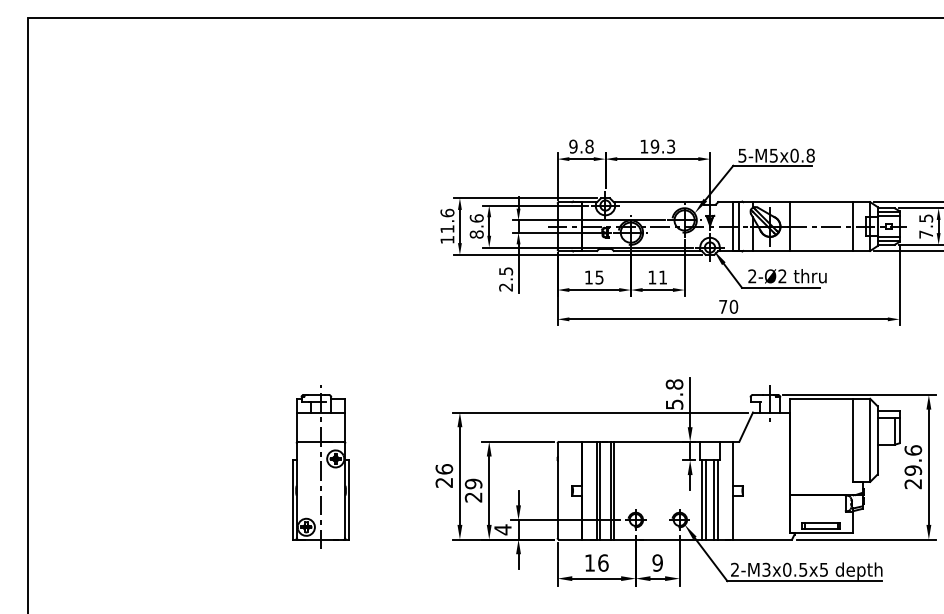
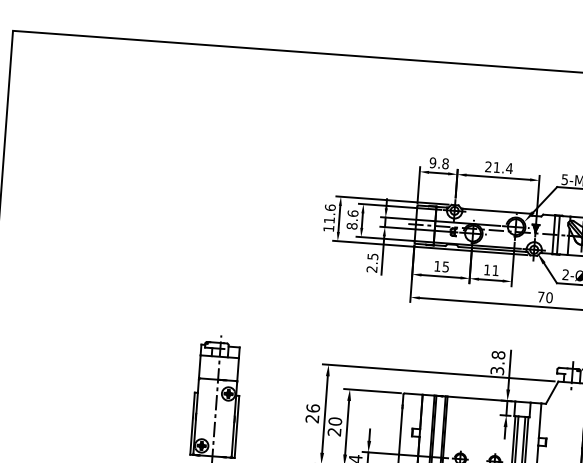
text: (657, 146) -> (498, 167), 19.3 -> 21.4
text: (673, 404) -> (496, 370), 5.8 -> 3.8
text: (473, 483) -> (335, 421), 29 -> 20

